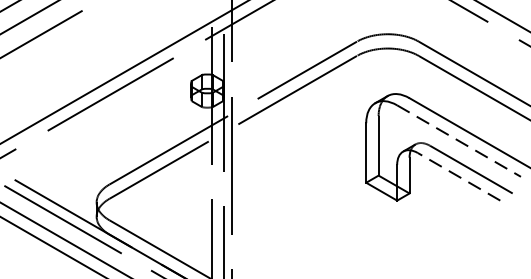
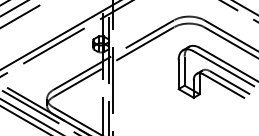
line: (458, 140) -> (223, 68), dashed -> solid
line: (458, 175) -> (223, 85), dashed -> solid

